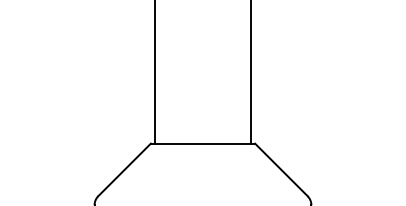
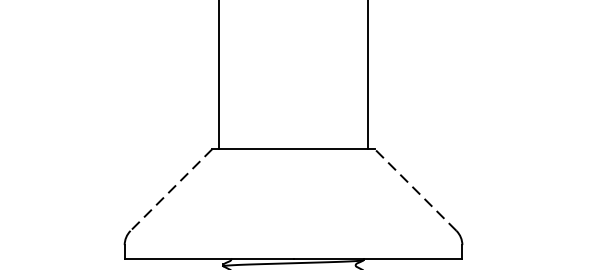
line: (281, 169) -> (415, 189), solid -> dashed
line: (124, 170) -> (171, 190), solid -> dashed

